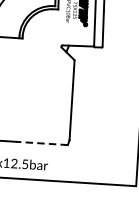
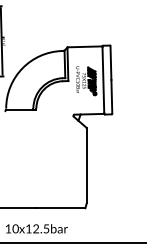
line: (41, 143) -> (60, 208), dashed -> solid

